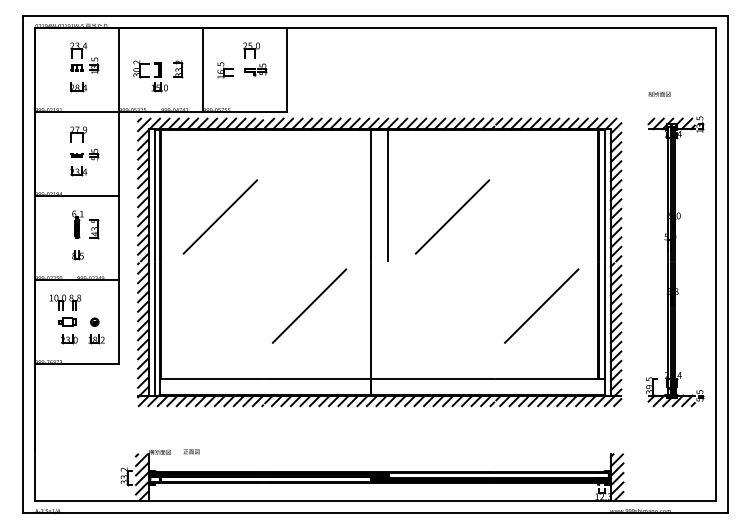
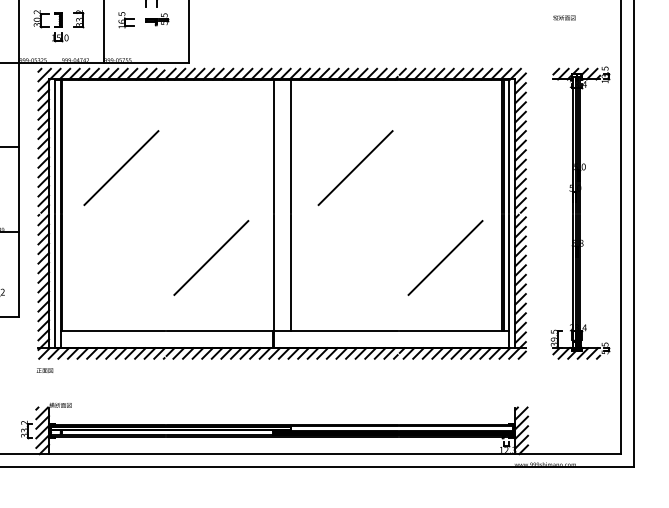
text: (659, 93) -> (564, 17), moved
line: (388, 320) -> (291, 272), added
text: (191, 451) -> (44, 370), moved

